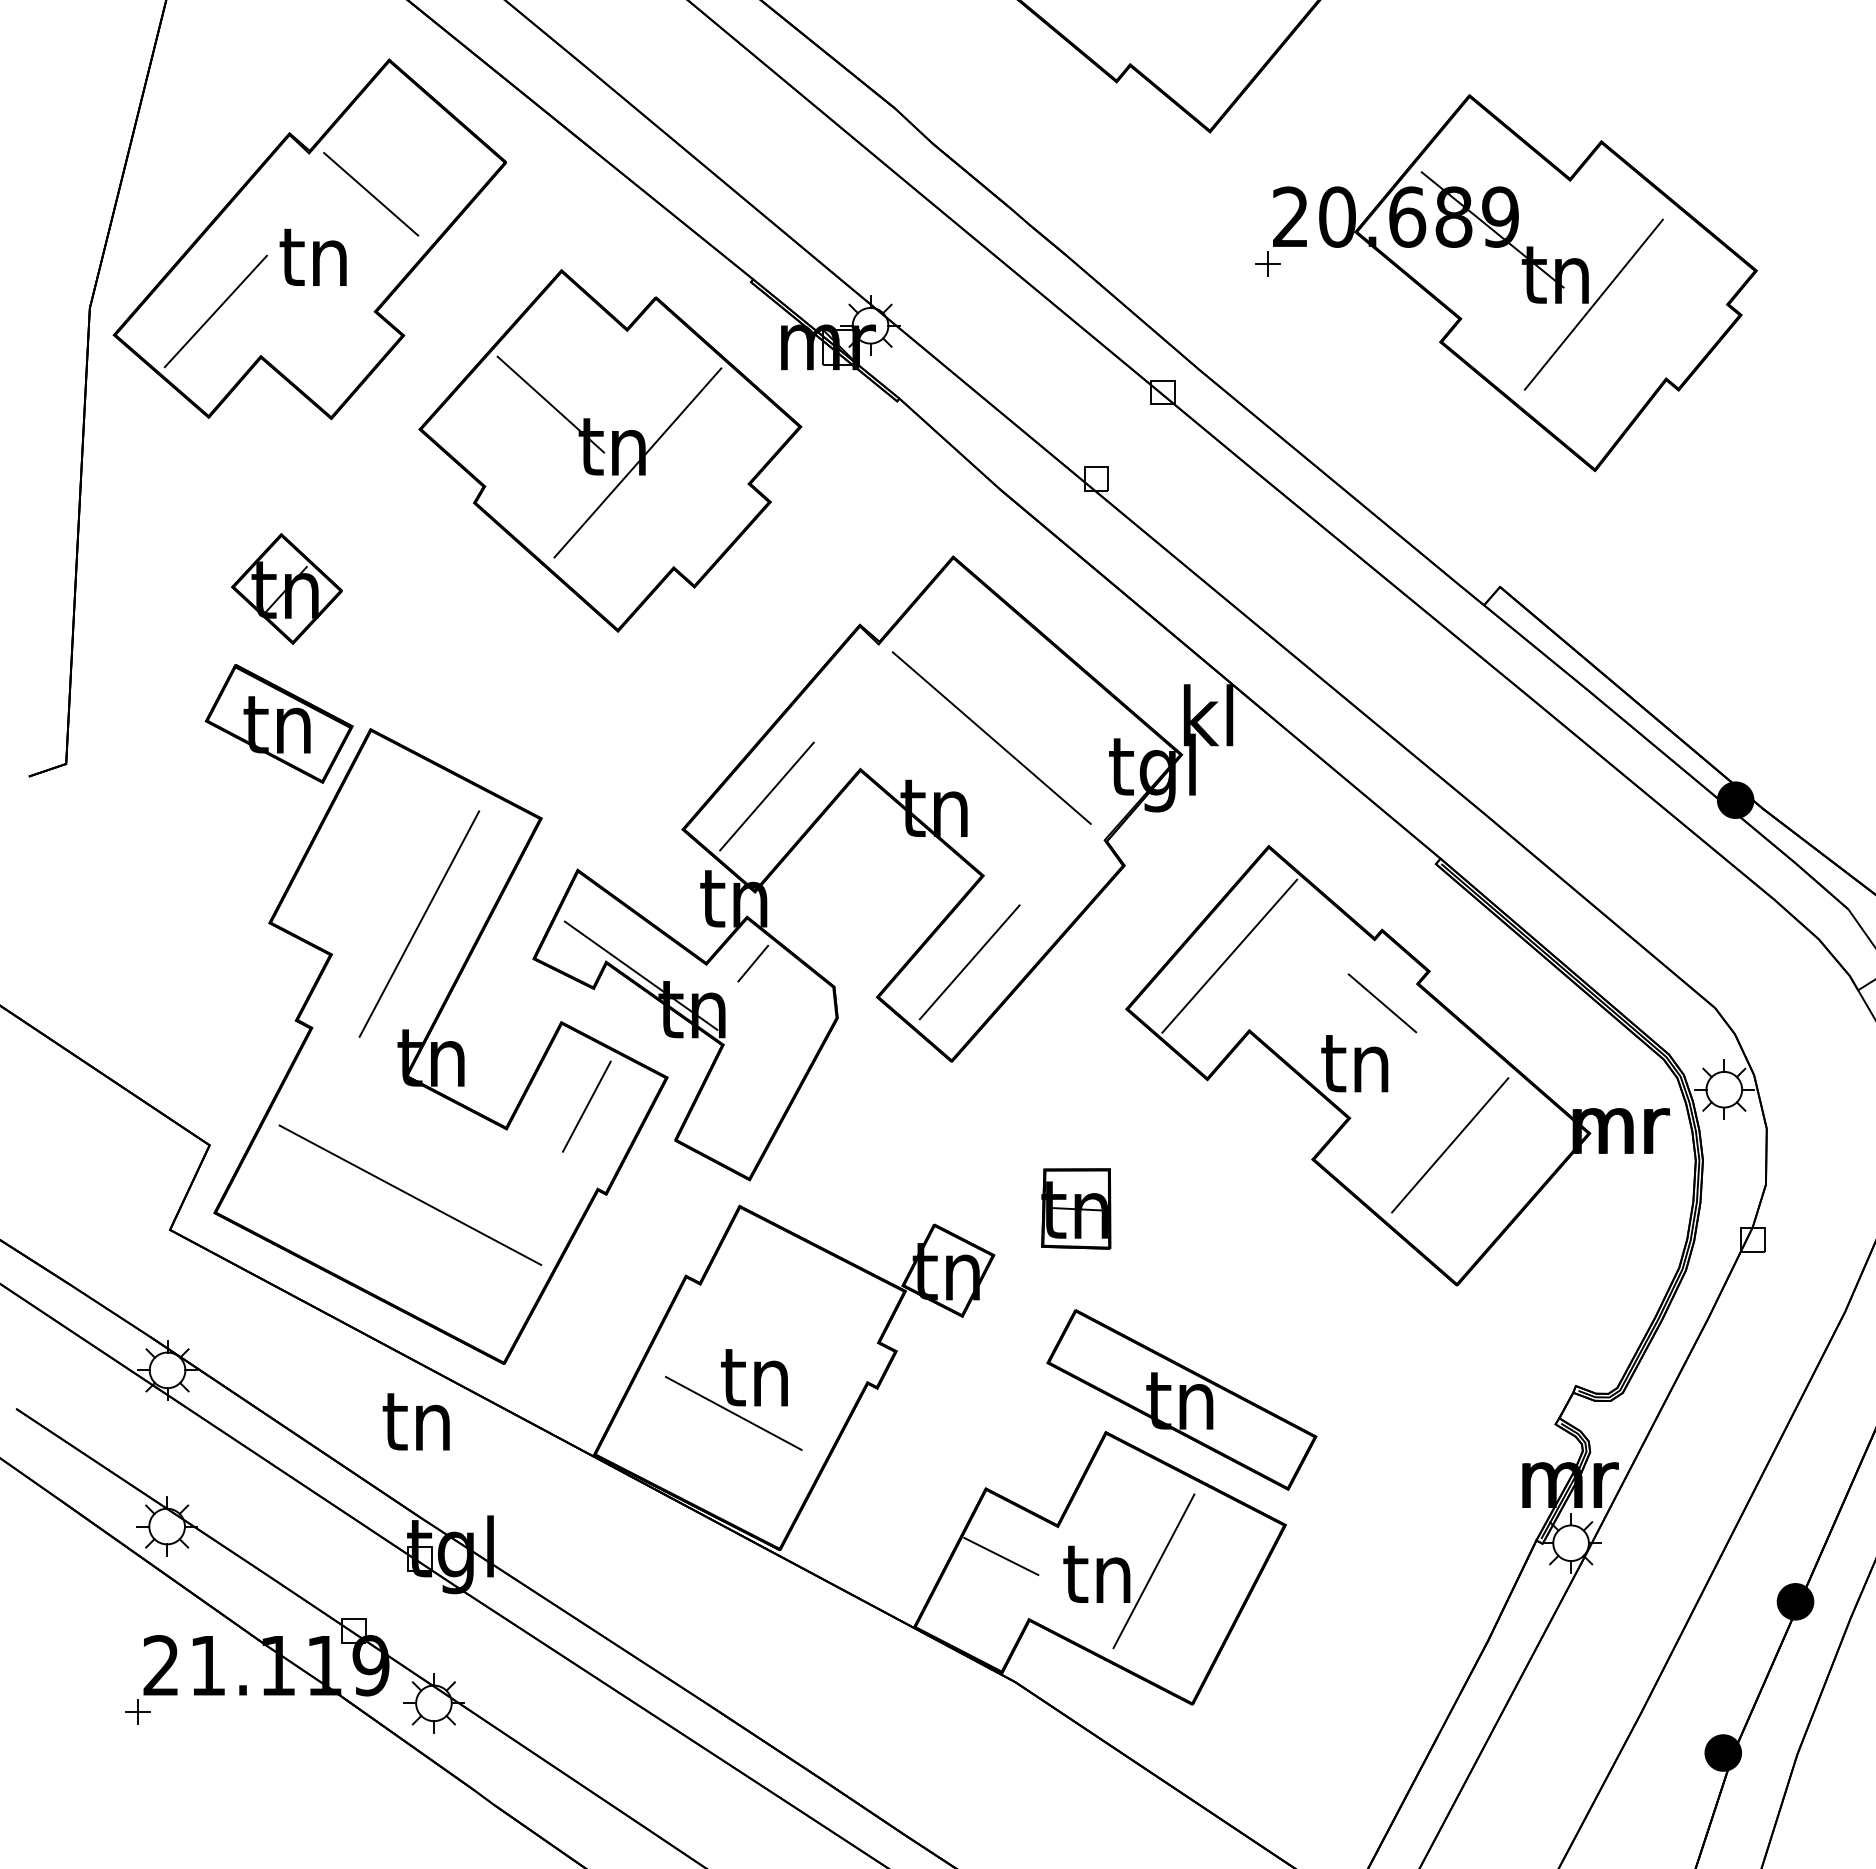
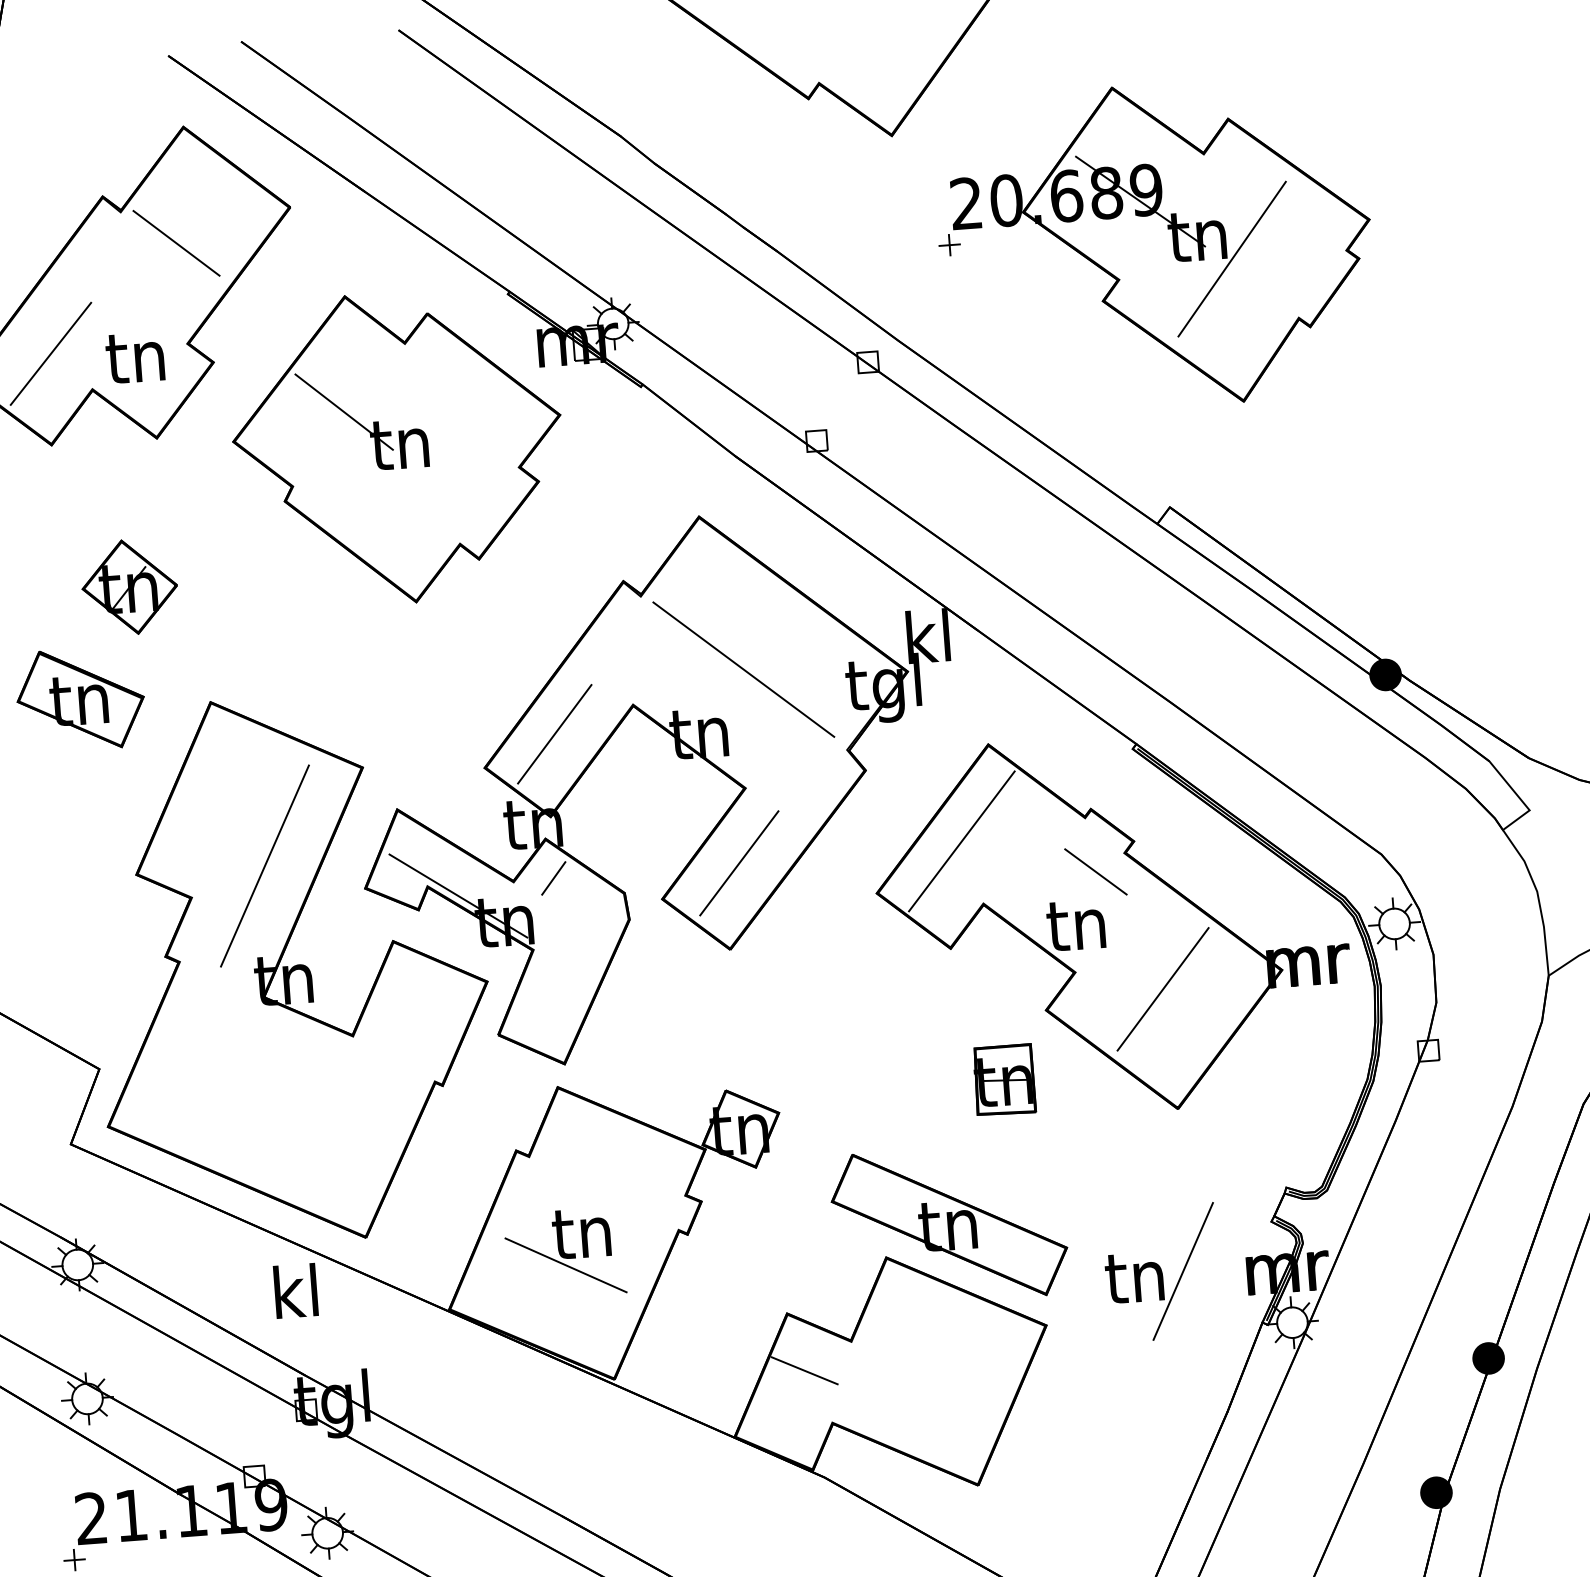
text: (312, 256) -> (134, 357), moved
line: (637, 462) -> (422, 456), removed
part: (278, 723) -> (80, 699), moved
line: (586, 1106) -> (420, 1011), removed
line: (410, 1194) -> (274, 1098), removed
part: (1076, 1208) -> (1004, 1079), moved
text: (415, 1419) -> (293, 1291), tn -> kl
part: (1129, 1571) -> (1162, 1273), moved

